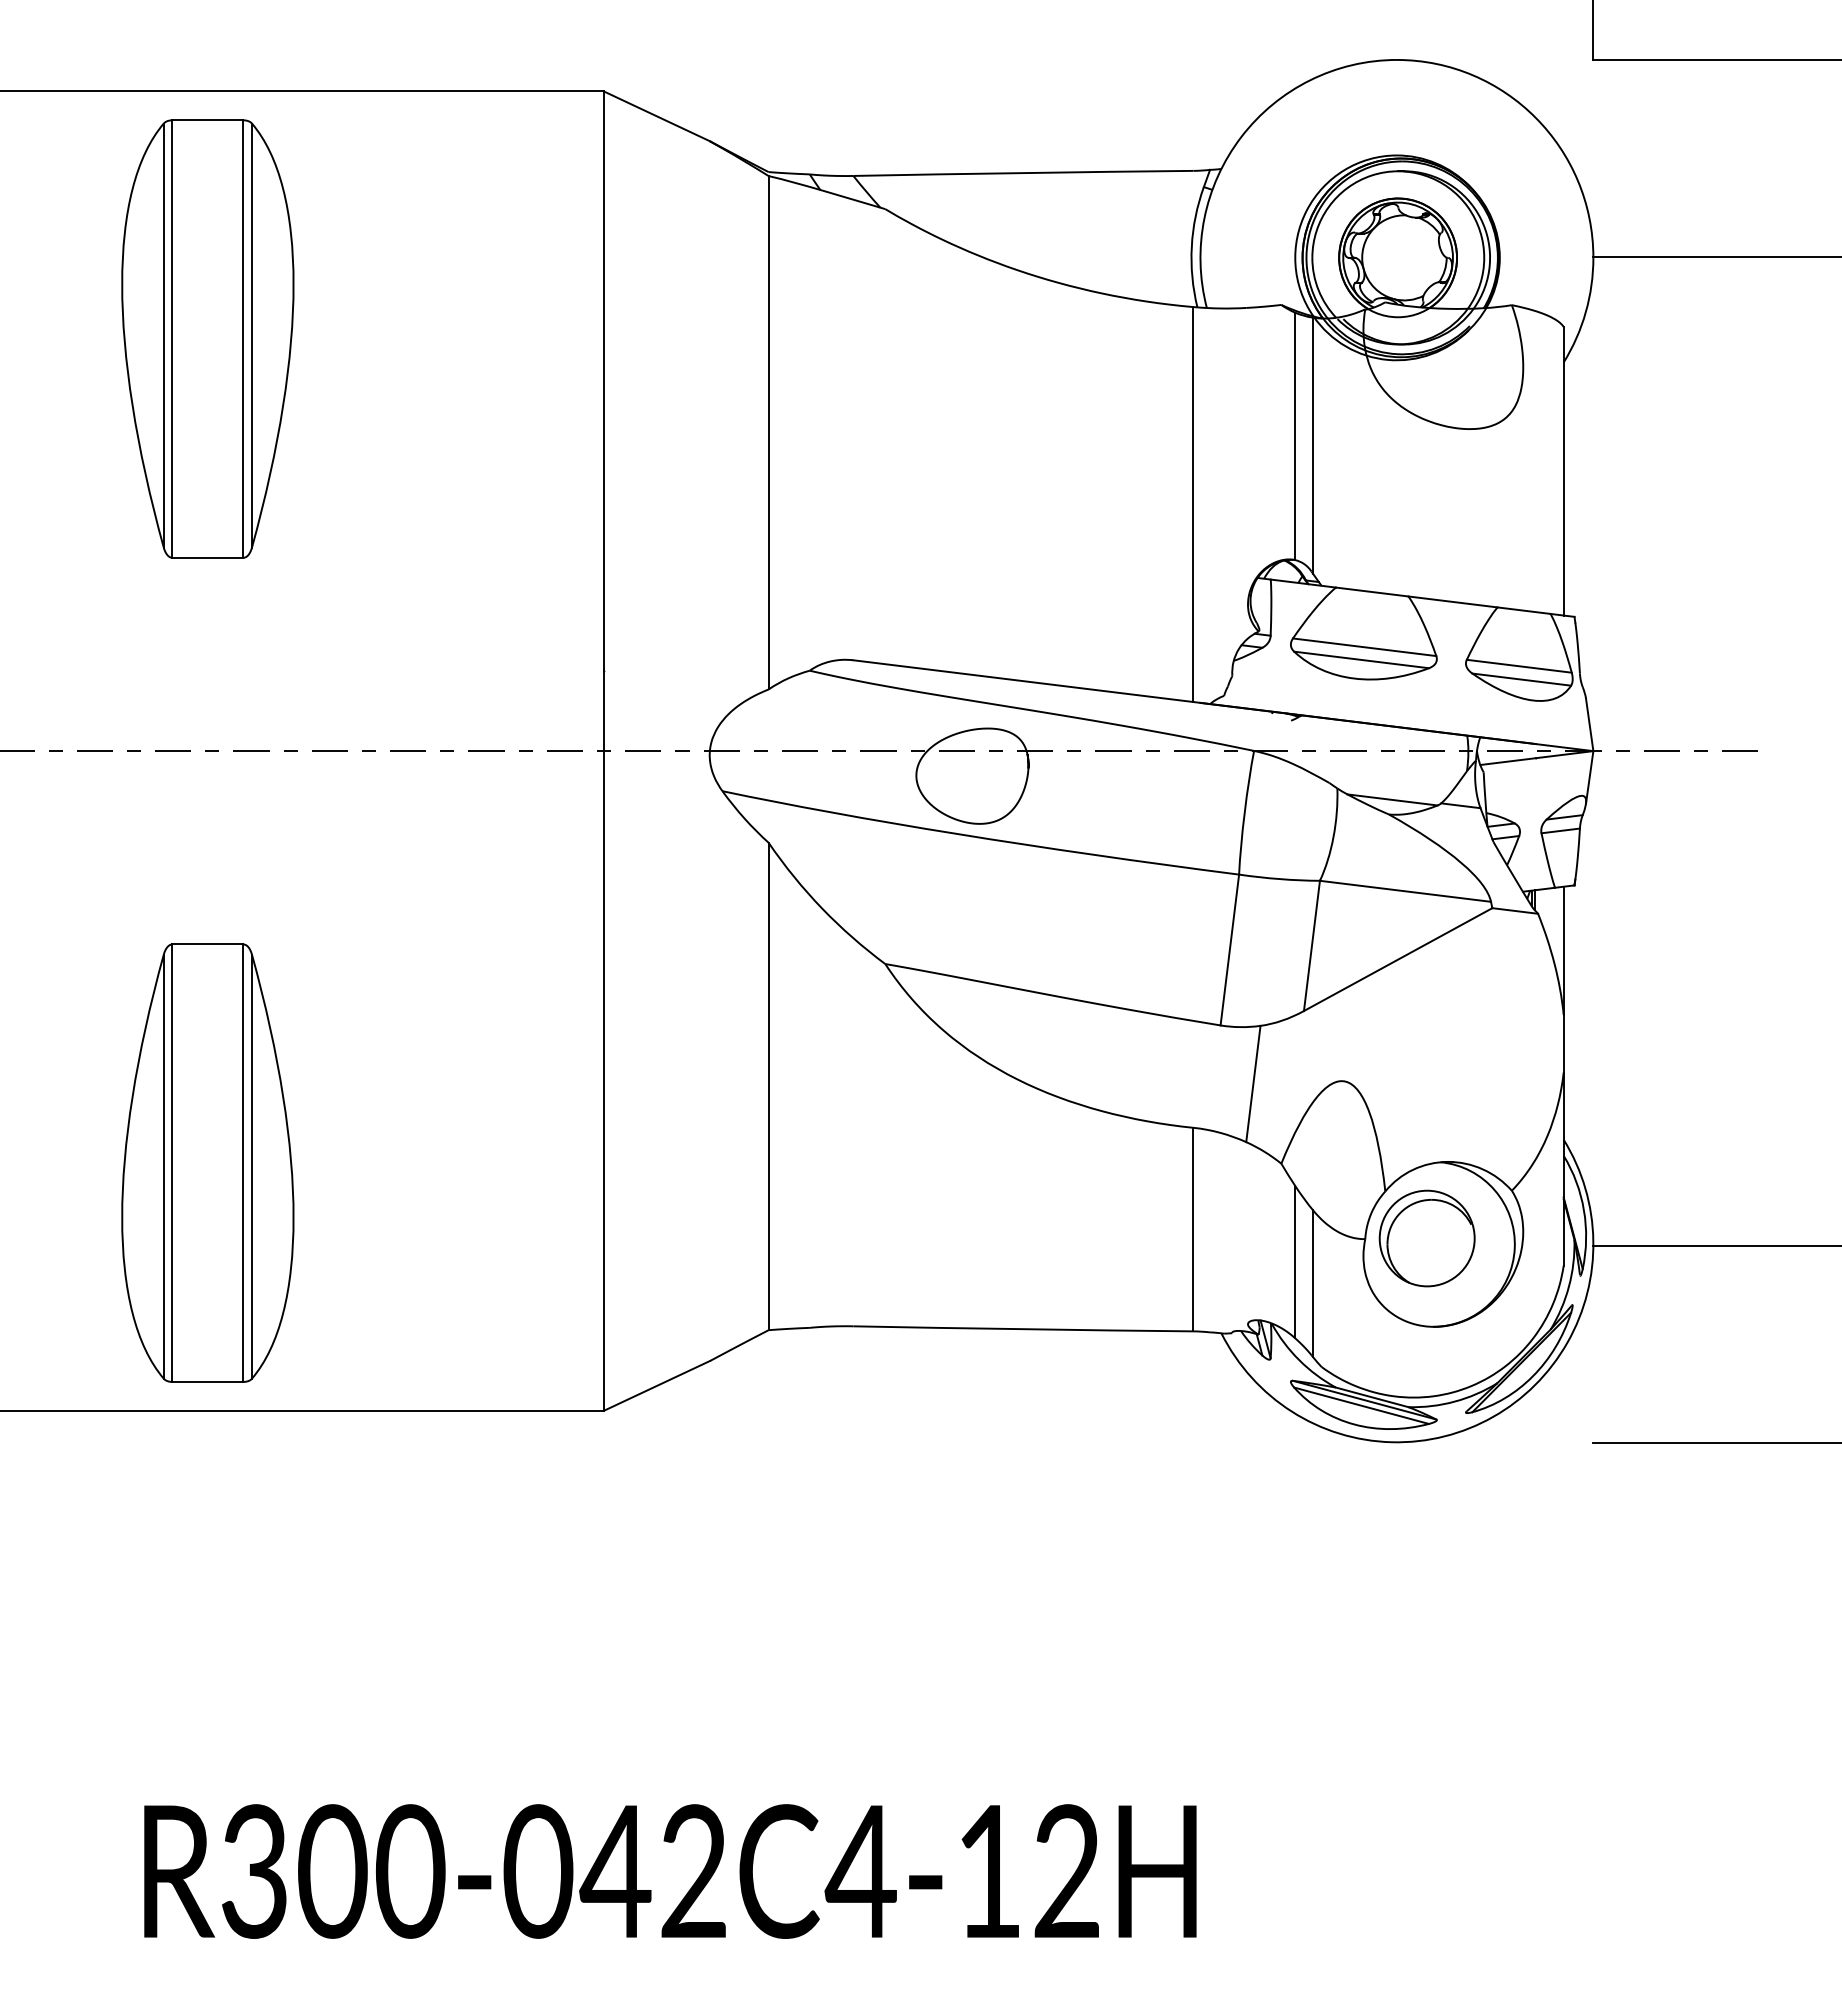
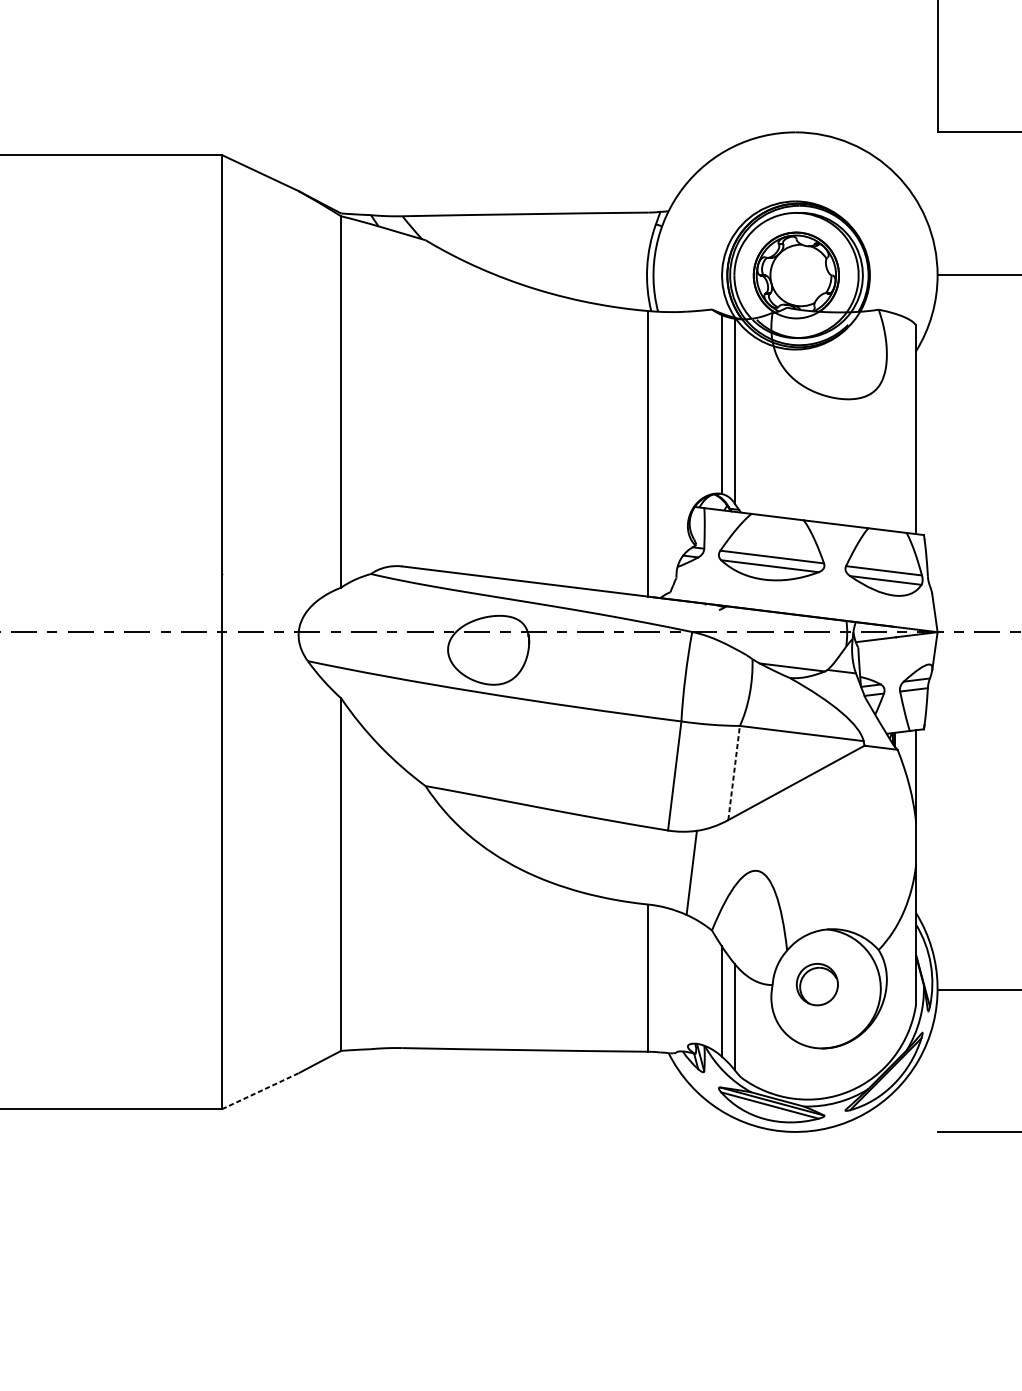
line: (1311, 945) -> (733, 772), solid -> dashed
part: (1426, 1238) -> (816, 984), size x0.6
line: (656, 1385) -> (260, 1090), solid -> dashed

